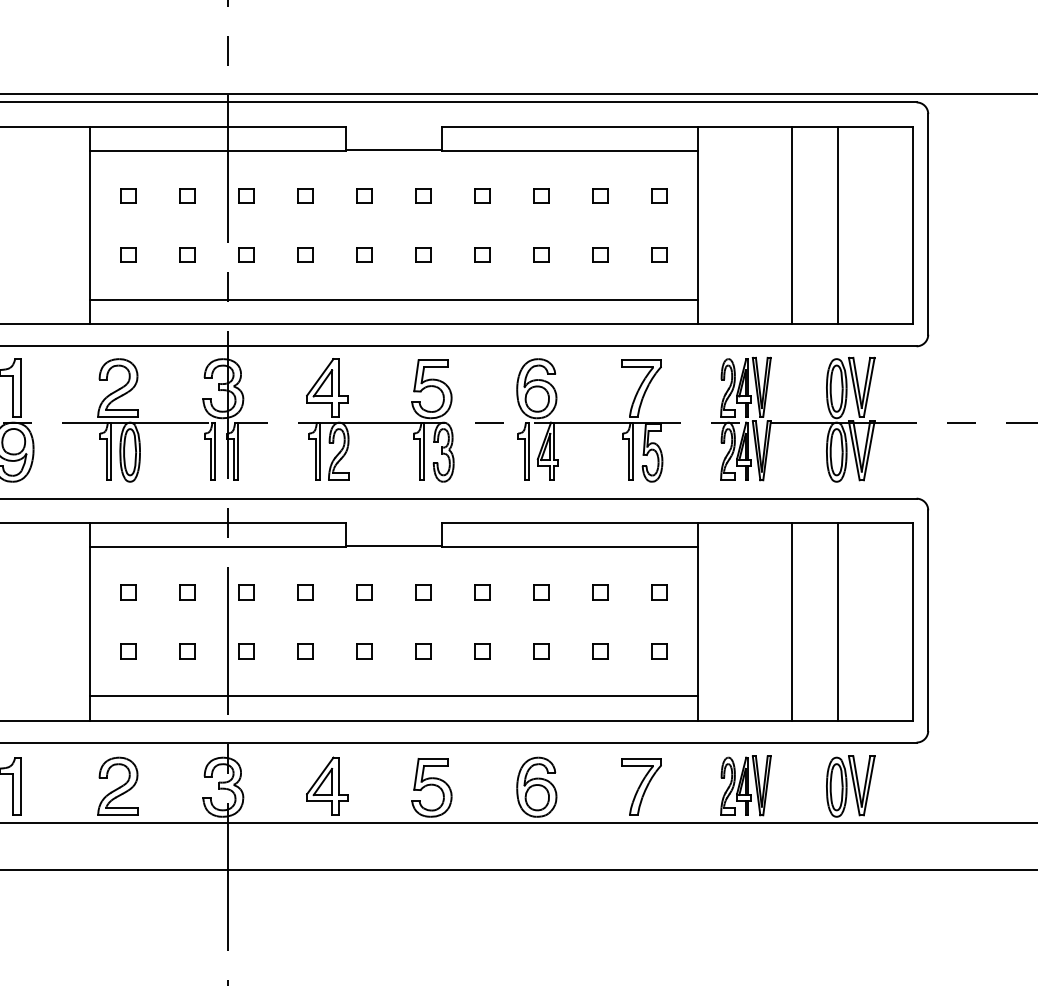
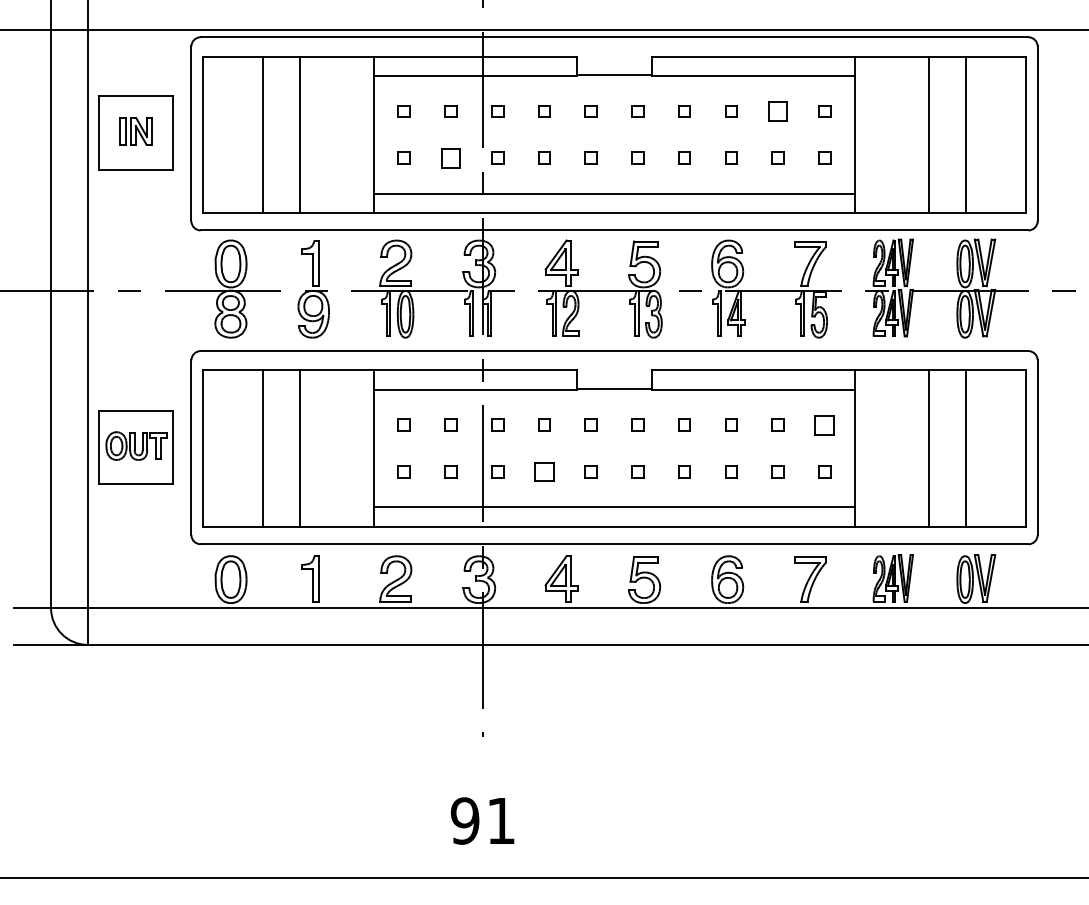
part: (599, 196) -> (777, 111), size x1.6
part: (186, 254) -> (450, 157), size x1.6
part: (659, 591) -> (824, 424), size x1.6
part: (305, 650) -> (544, 471), size x1.6

